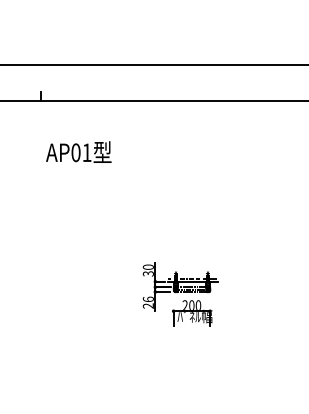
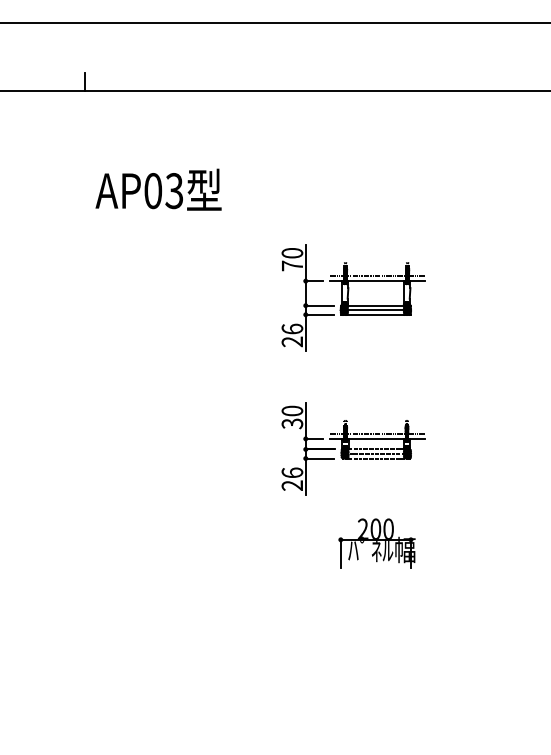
text: (86, 152) -> (173, 190), AP01 -> AP03
part: (180, 208) -> (354, 298), added
part: (192, 313) -> (377, 544), moved

